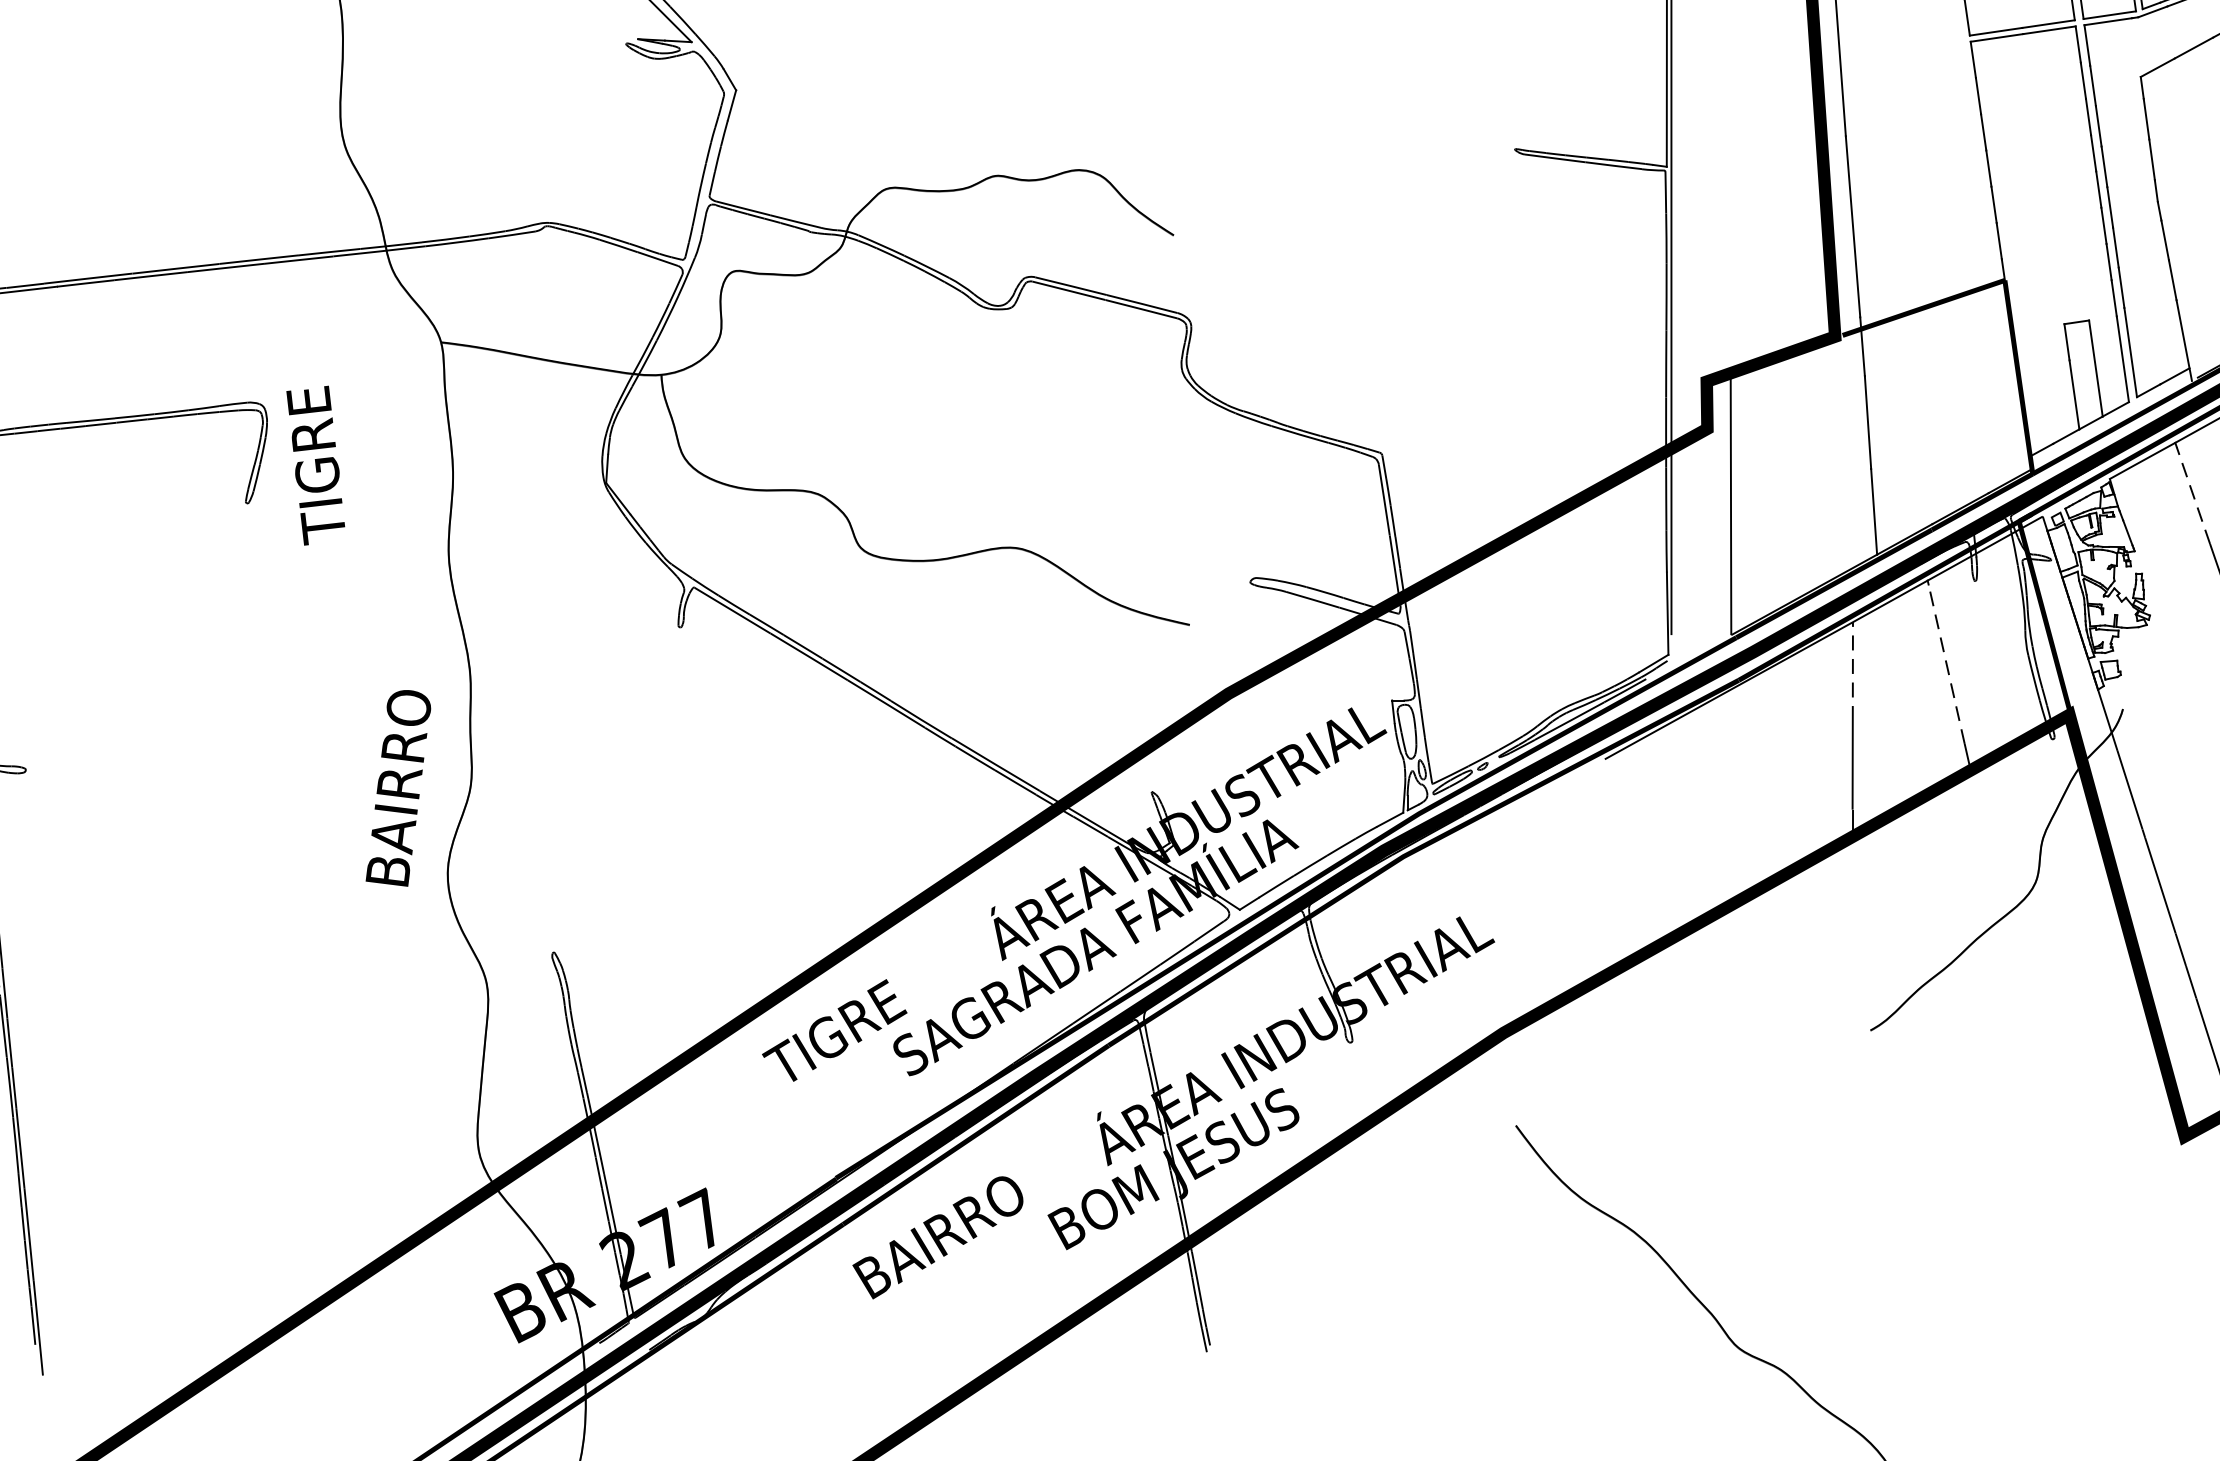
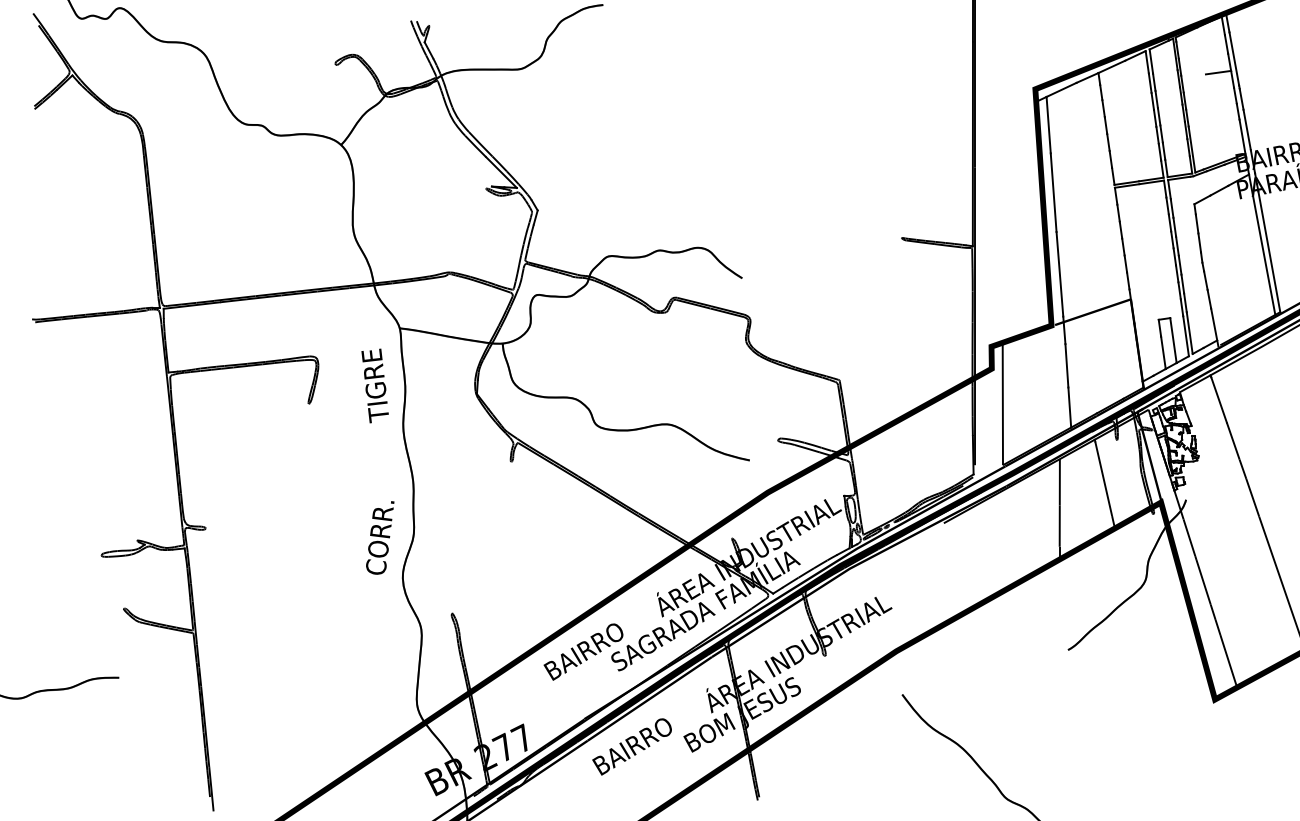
text: (314, 464) -> (374, 385), moved
line: (2194, 494) -> (1219, 399), dashed -> solid
line: (1946, 663) -> (1103, 478), dashed -> solid
line: (1852, 669) -> (1059, 481), dashed -> solid
text: (397, 787) -> (379, 536), BAIRRO -> CORR.
text: (834, 1033) -> (583, 651), TIGRE -> BAIRRO

